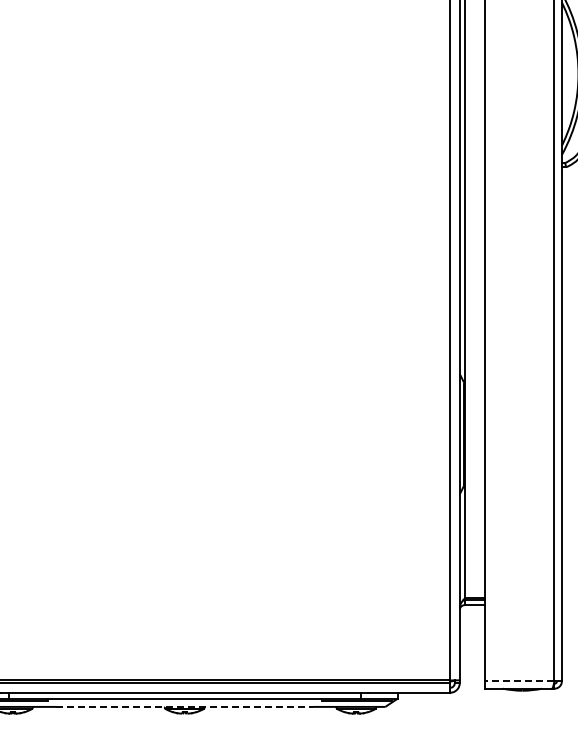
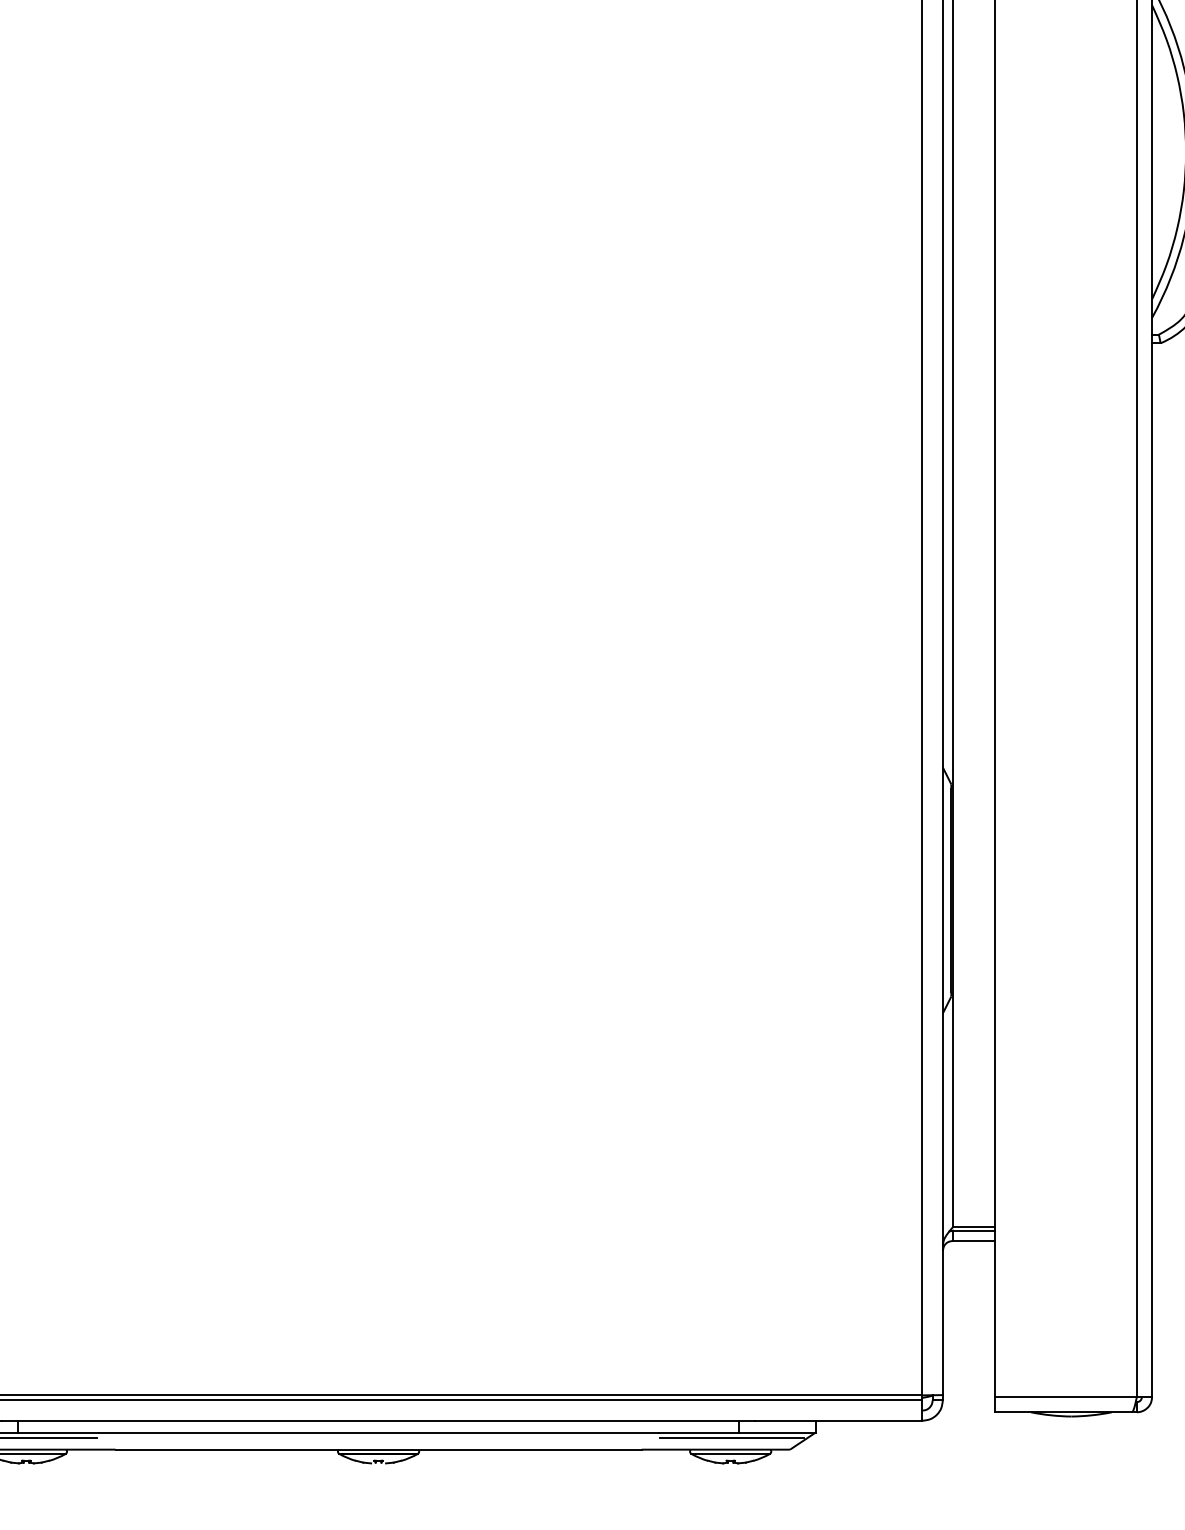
line: (519, 681) -> (1065, 1397), dashed -> solid
line: (185, 706) -> (380, 1448), dashed -> solid

